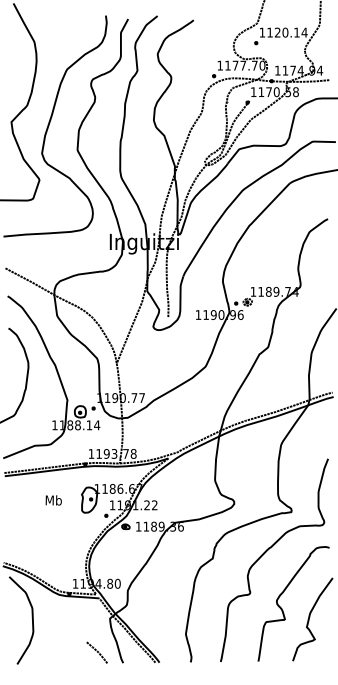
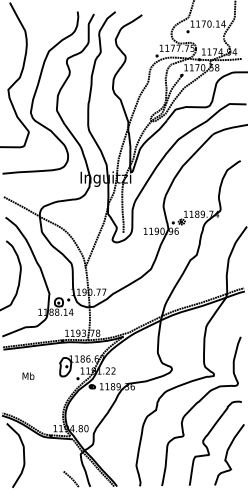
text: (277, 32) -> (203, 23), 1120.14 -> 1170.14
text: (262, 65) -> (192, 48), 1177.70 -> 1177.75
text: (53, 500) -> (28, 376), moved

